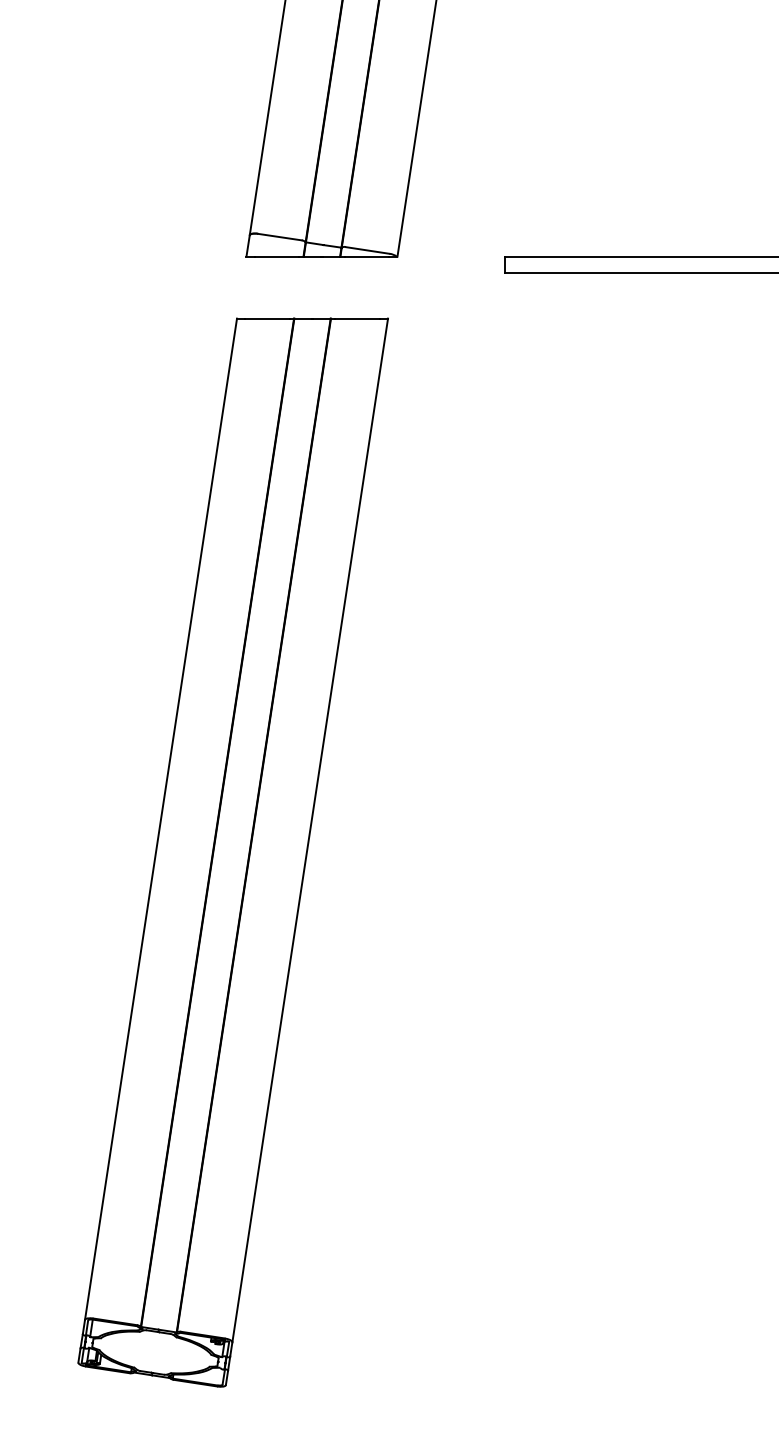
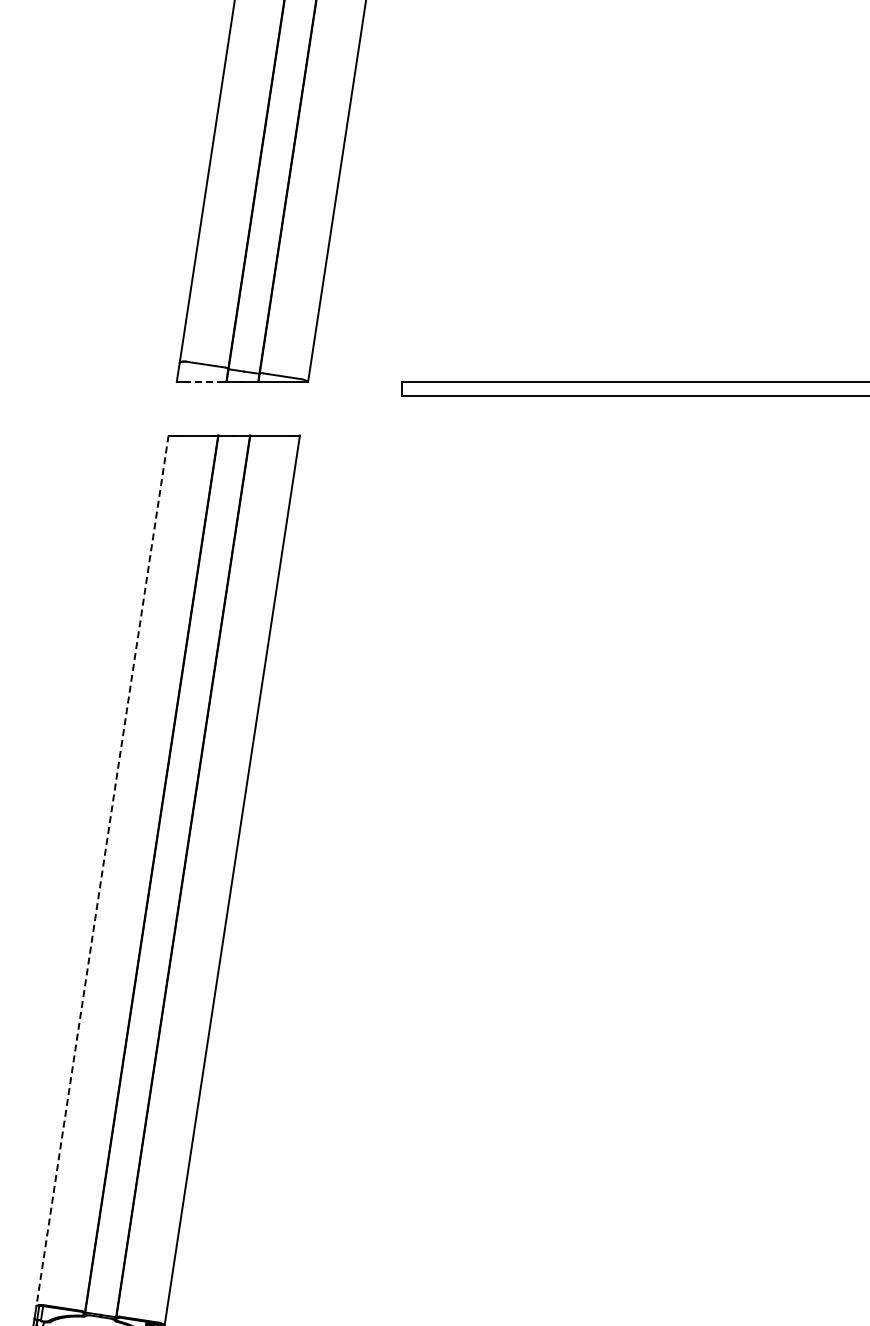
line: (277, 256) -> (203, 381), solid -> dashed
line: (161, 819) -> (102, 871), solid -> dashed

